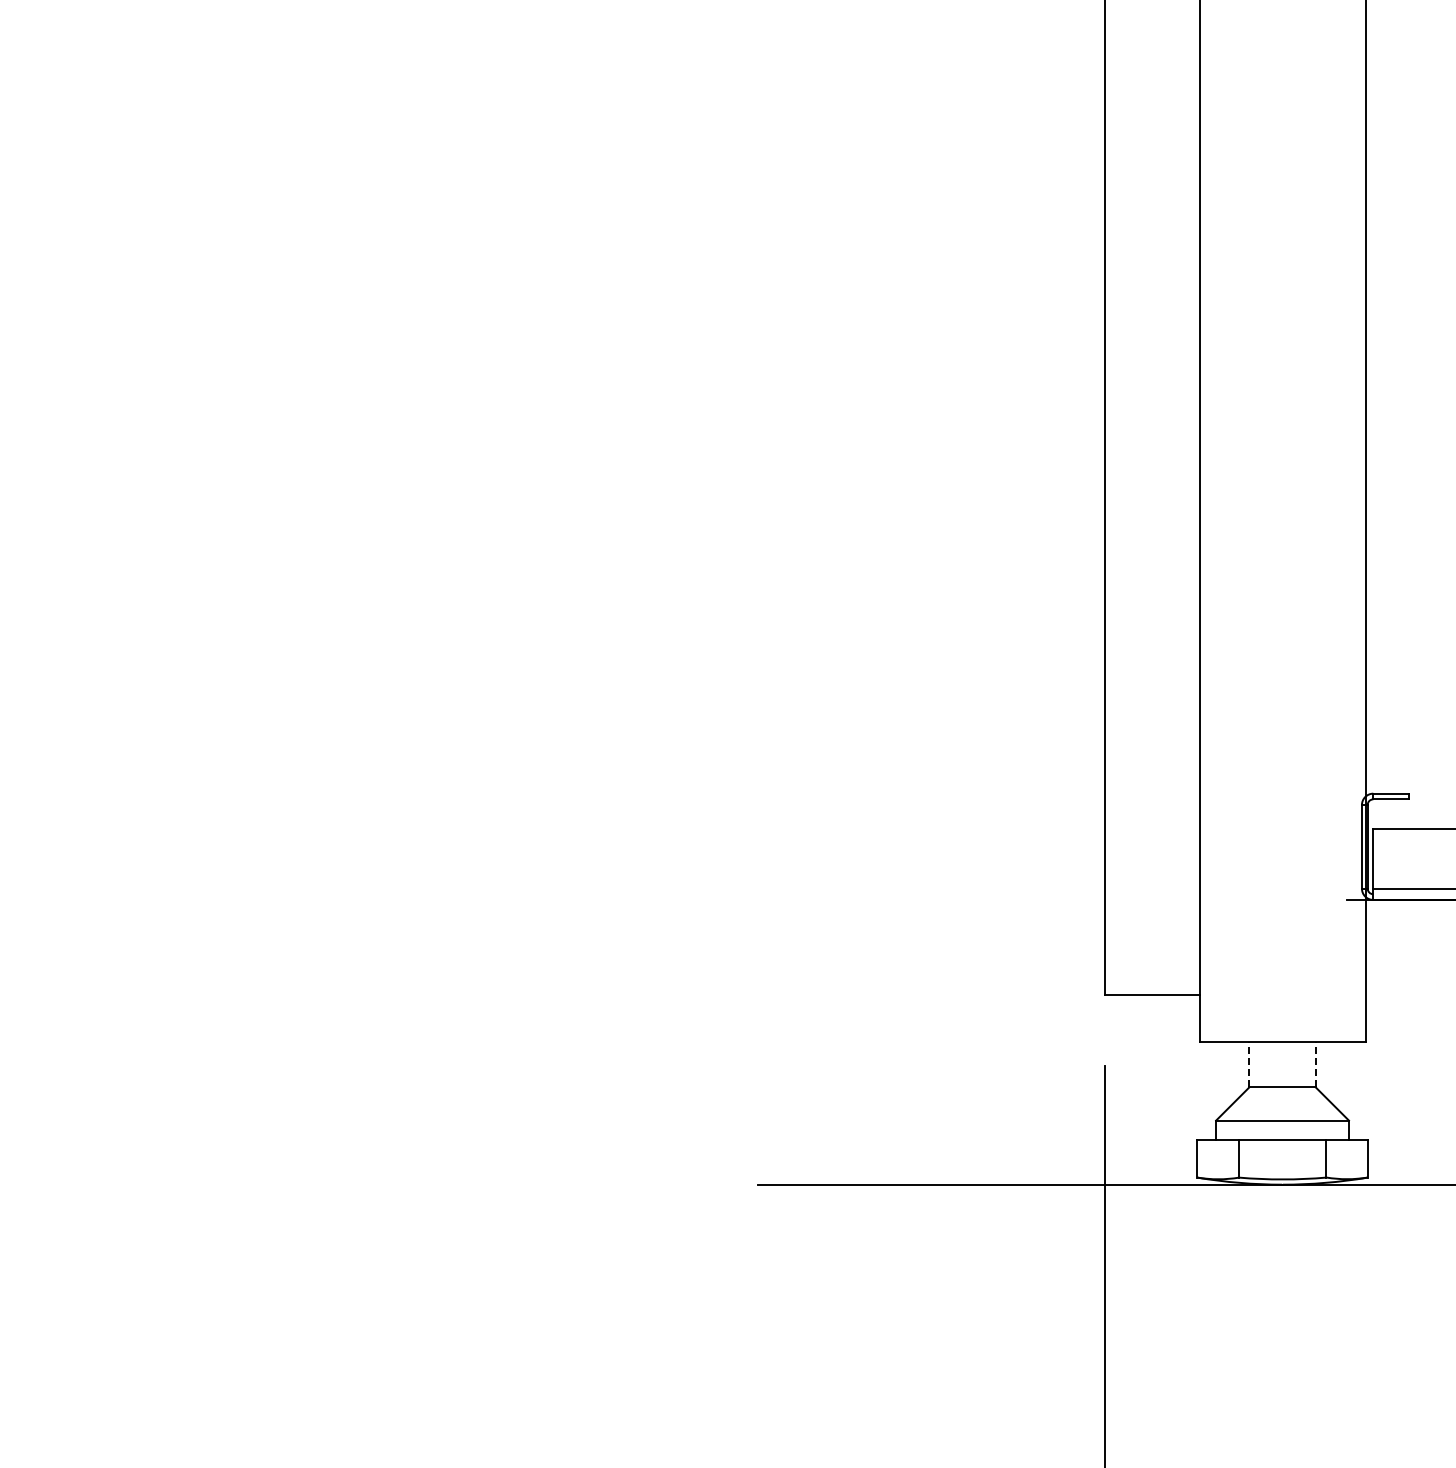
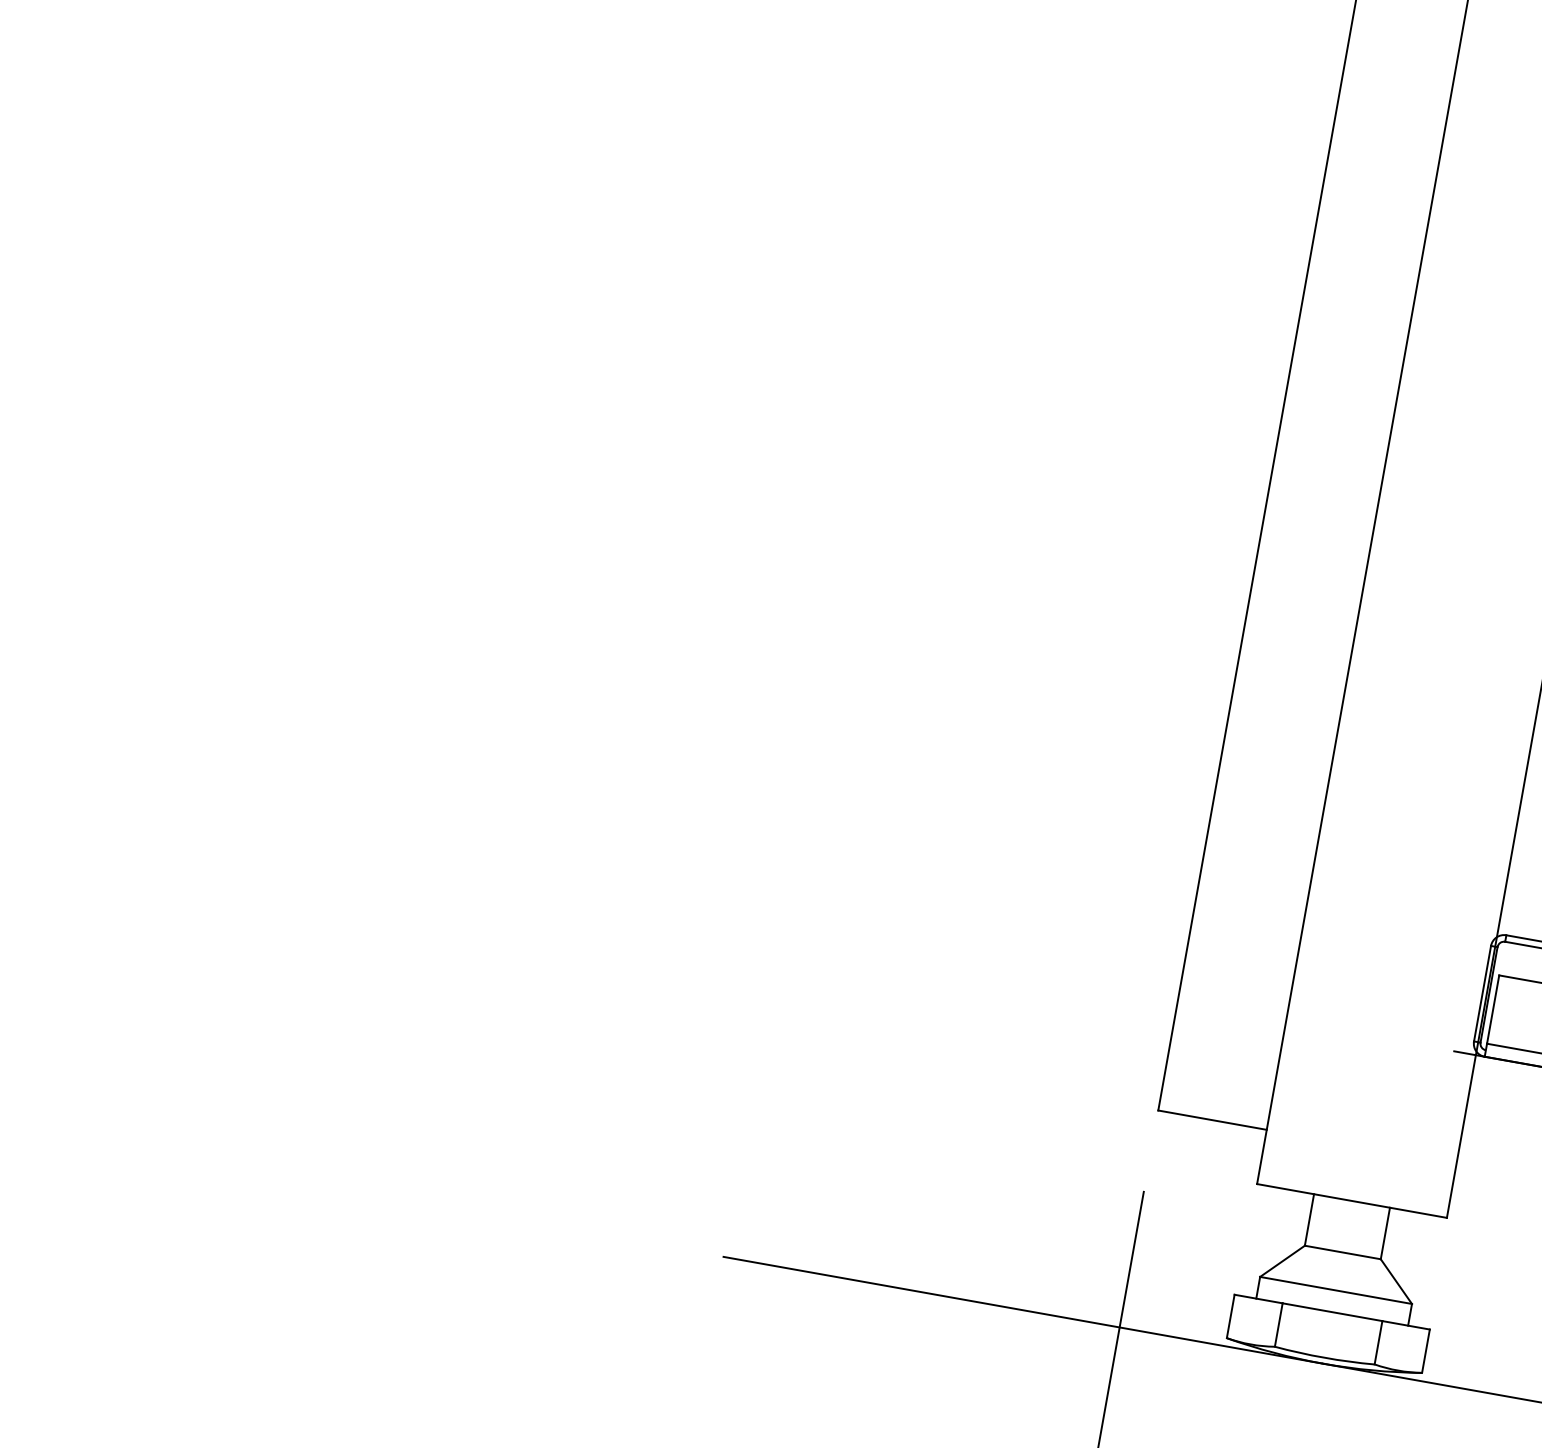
line: (1249, 1064) -> (1309, 1219), dashed -> solid
line: (1315, 1064) -> (1385, 1233), dashed -> solid

